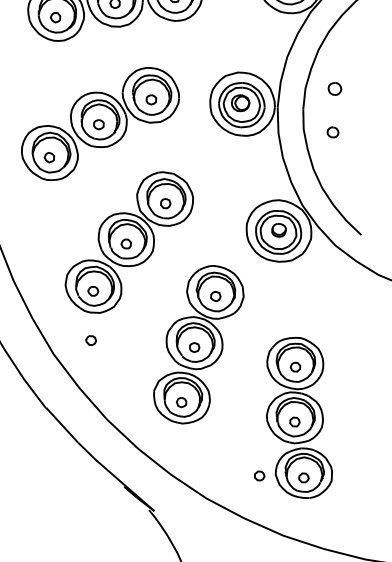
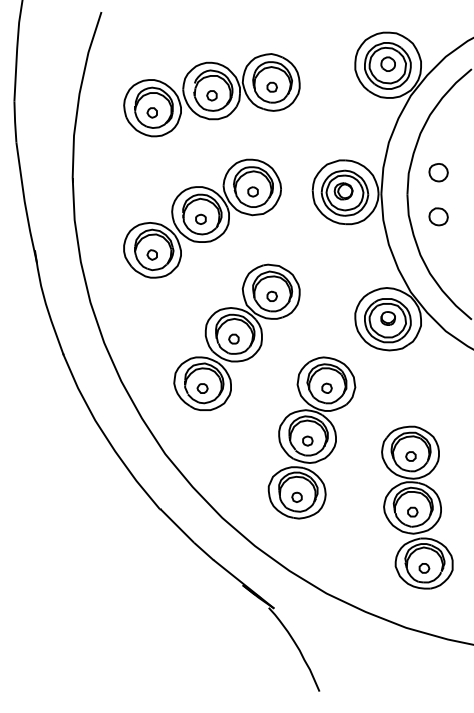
part: (334, 88) -> (438, 172), size x1.43
part: (332, 132) -> (438, 216), size x1.67
part: (91, 340) -> (202, 438), removed
part: (259, 476) -> (379, 568), removed

